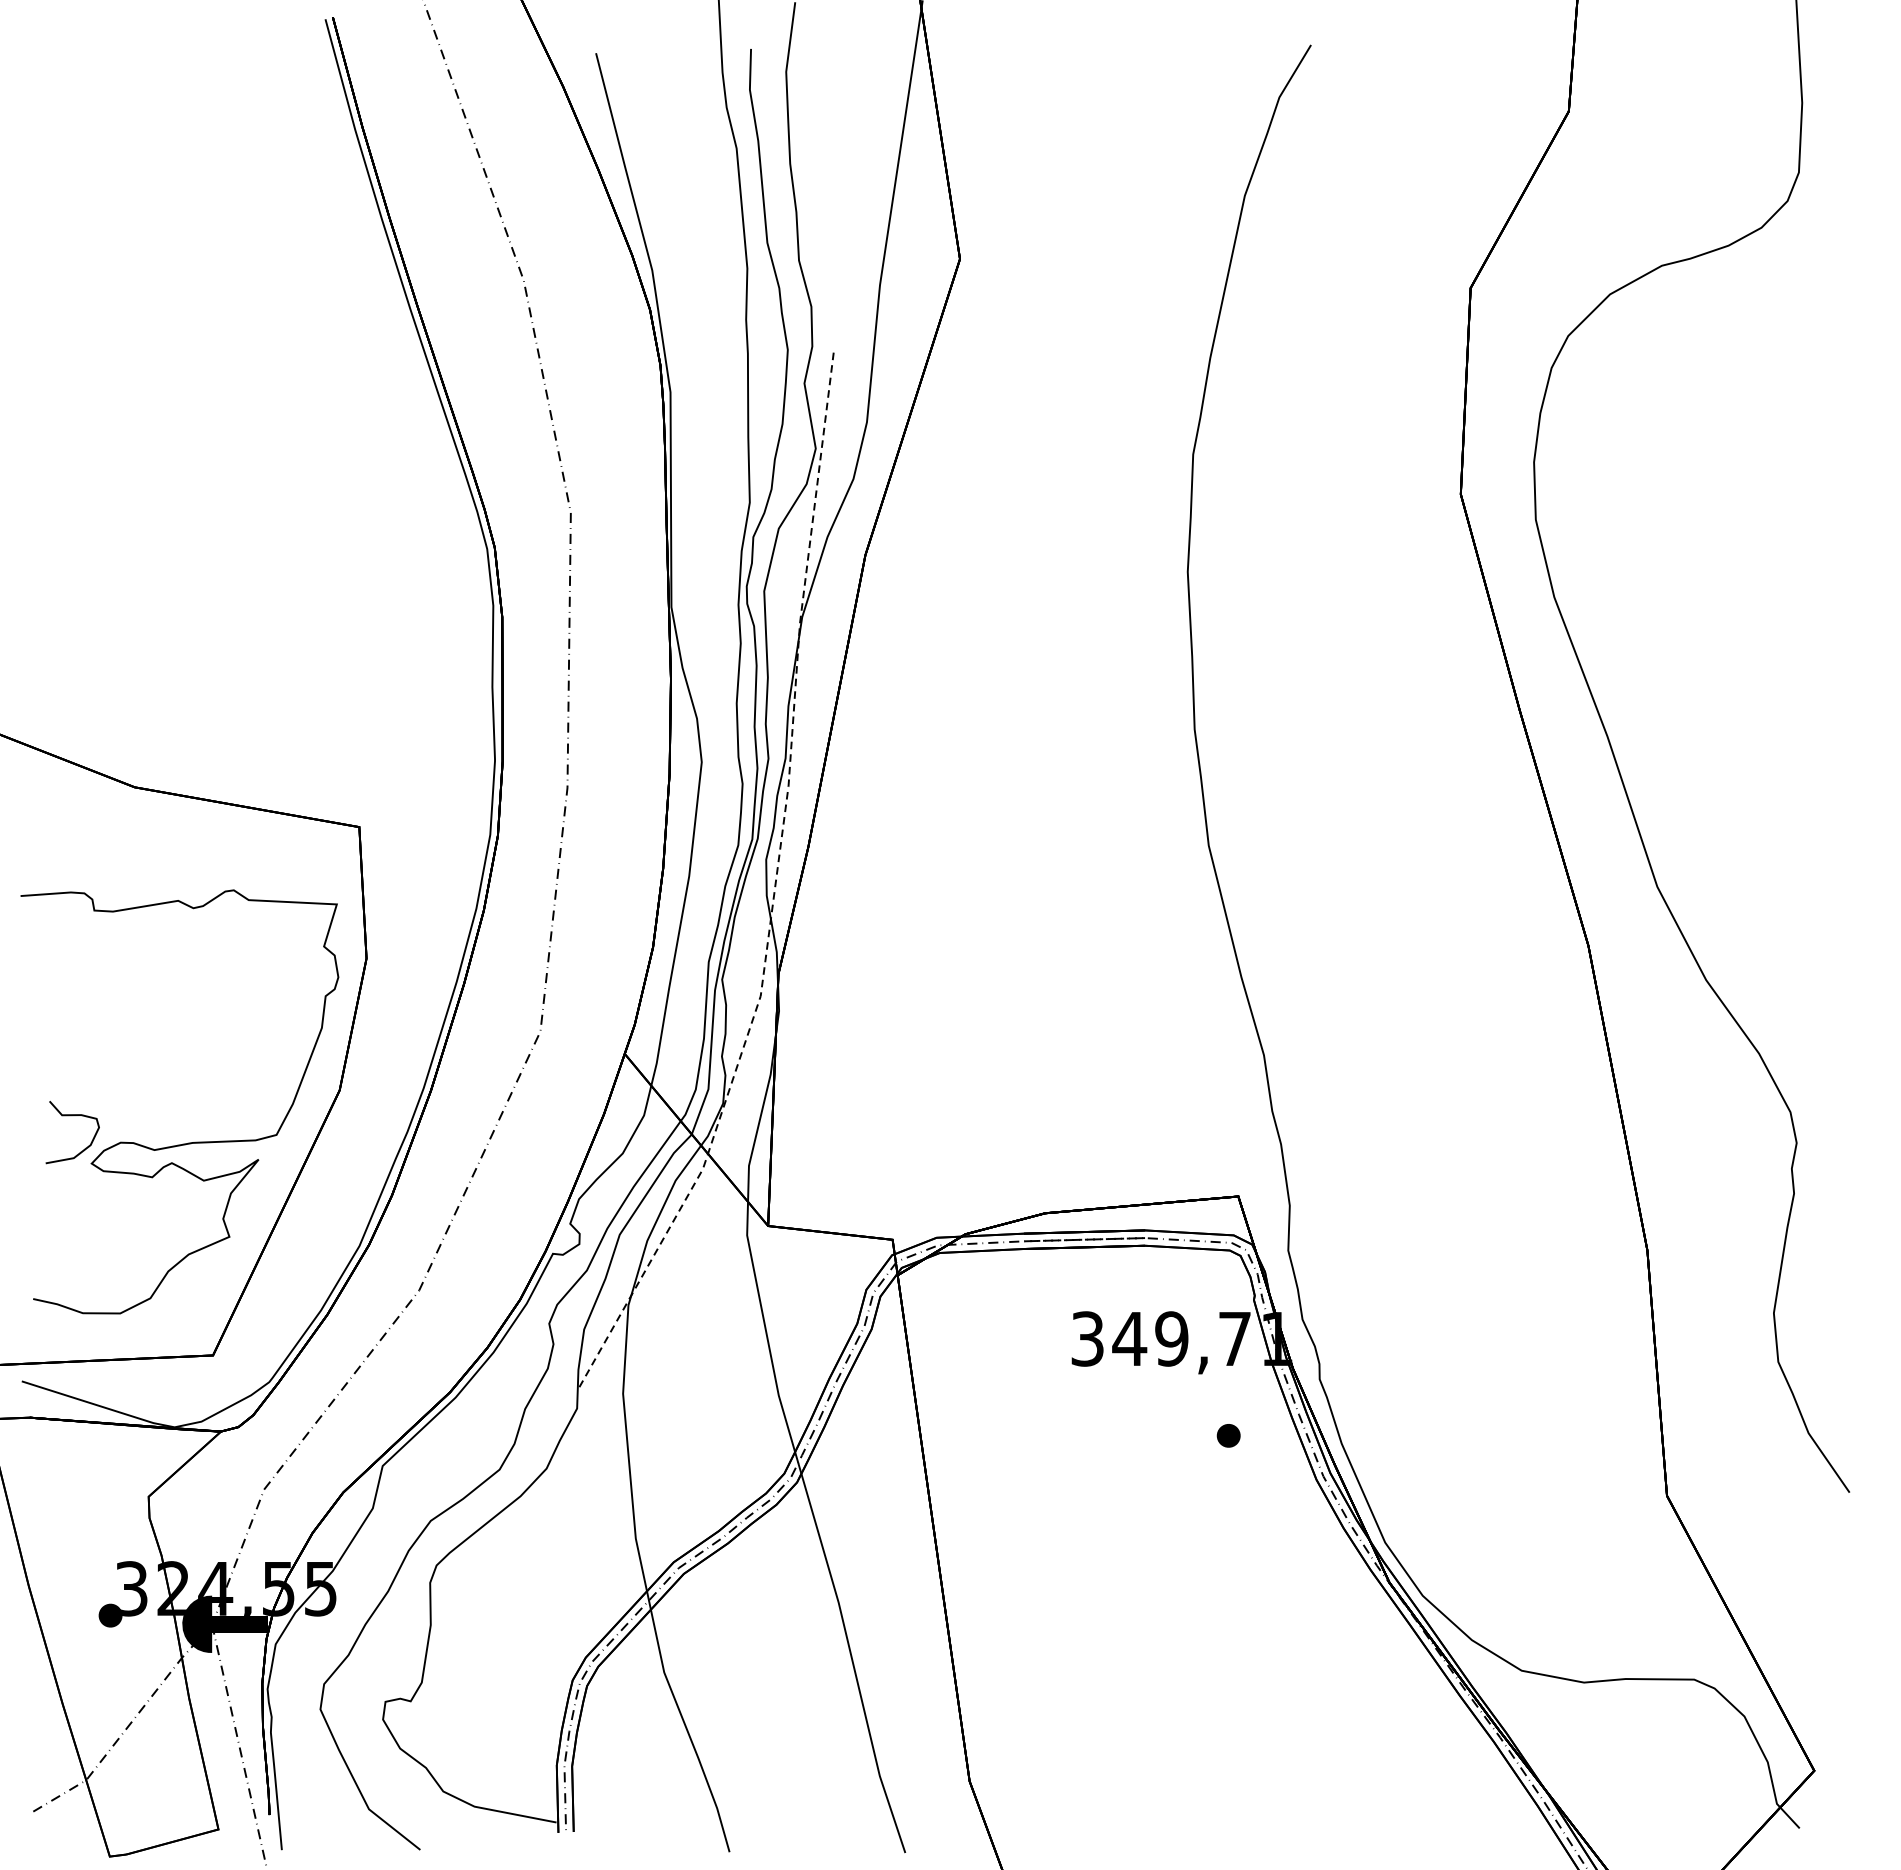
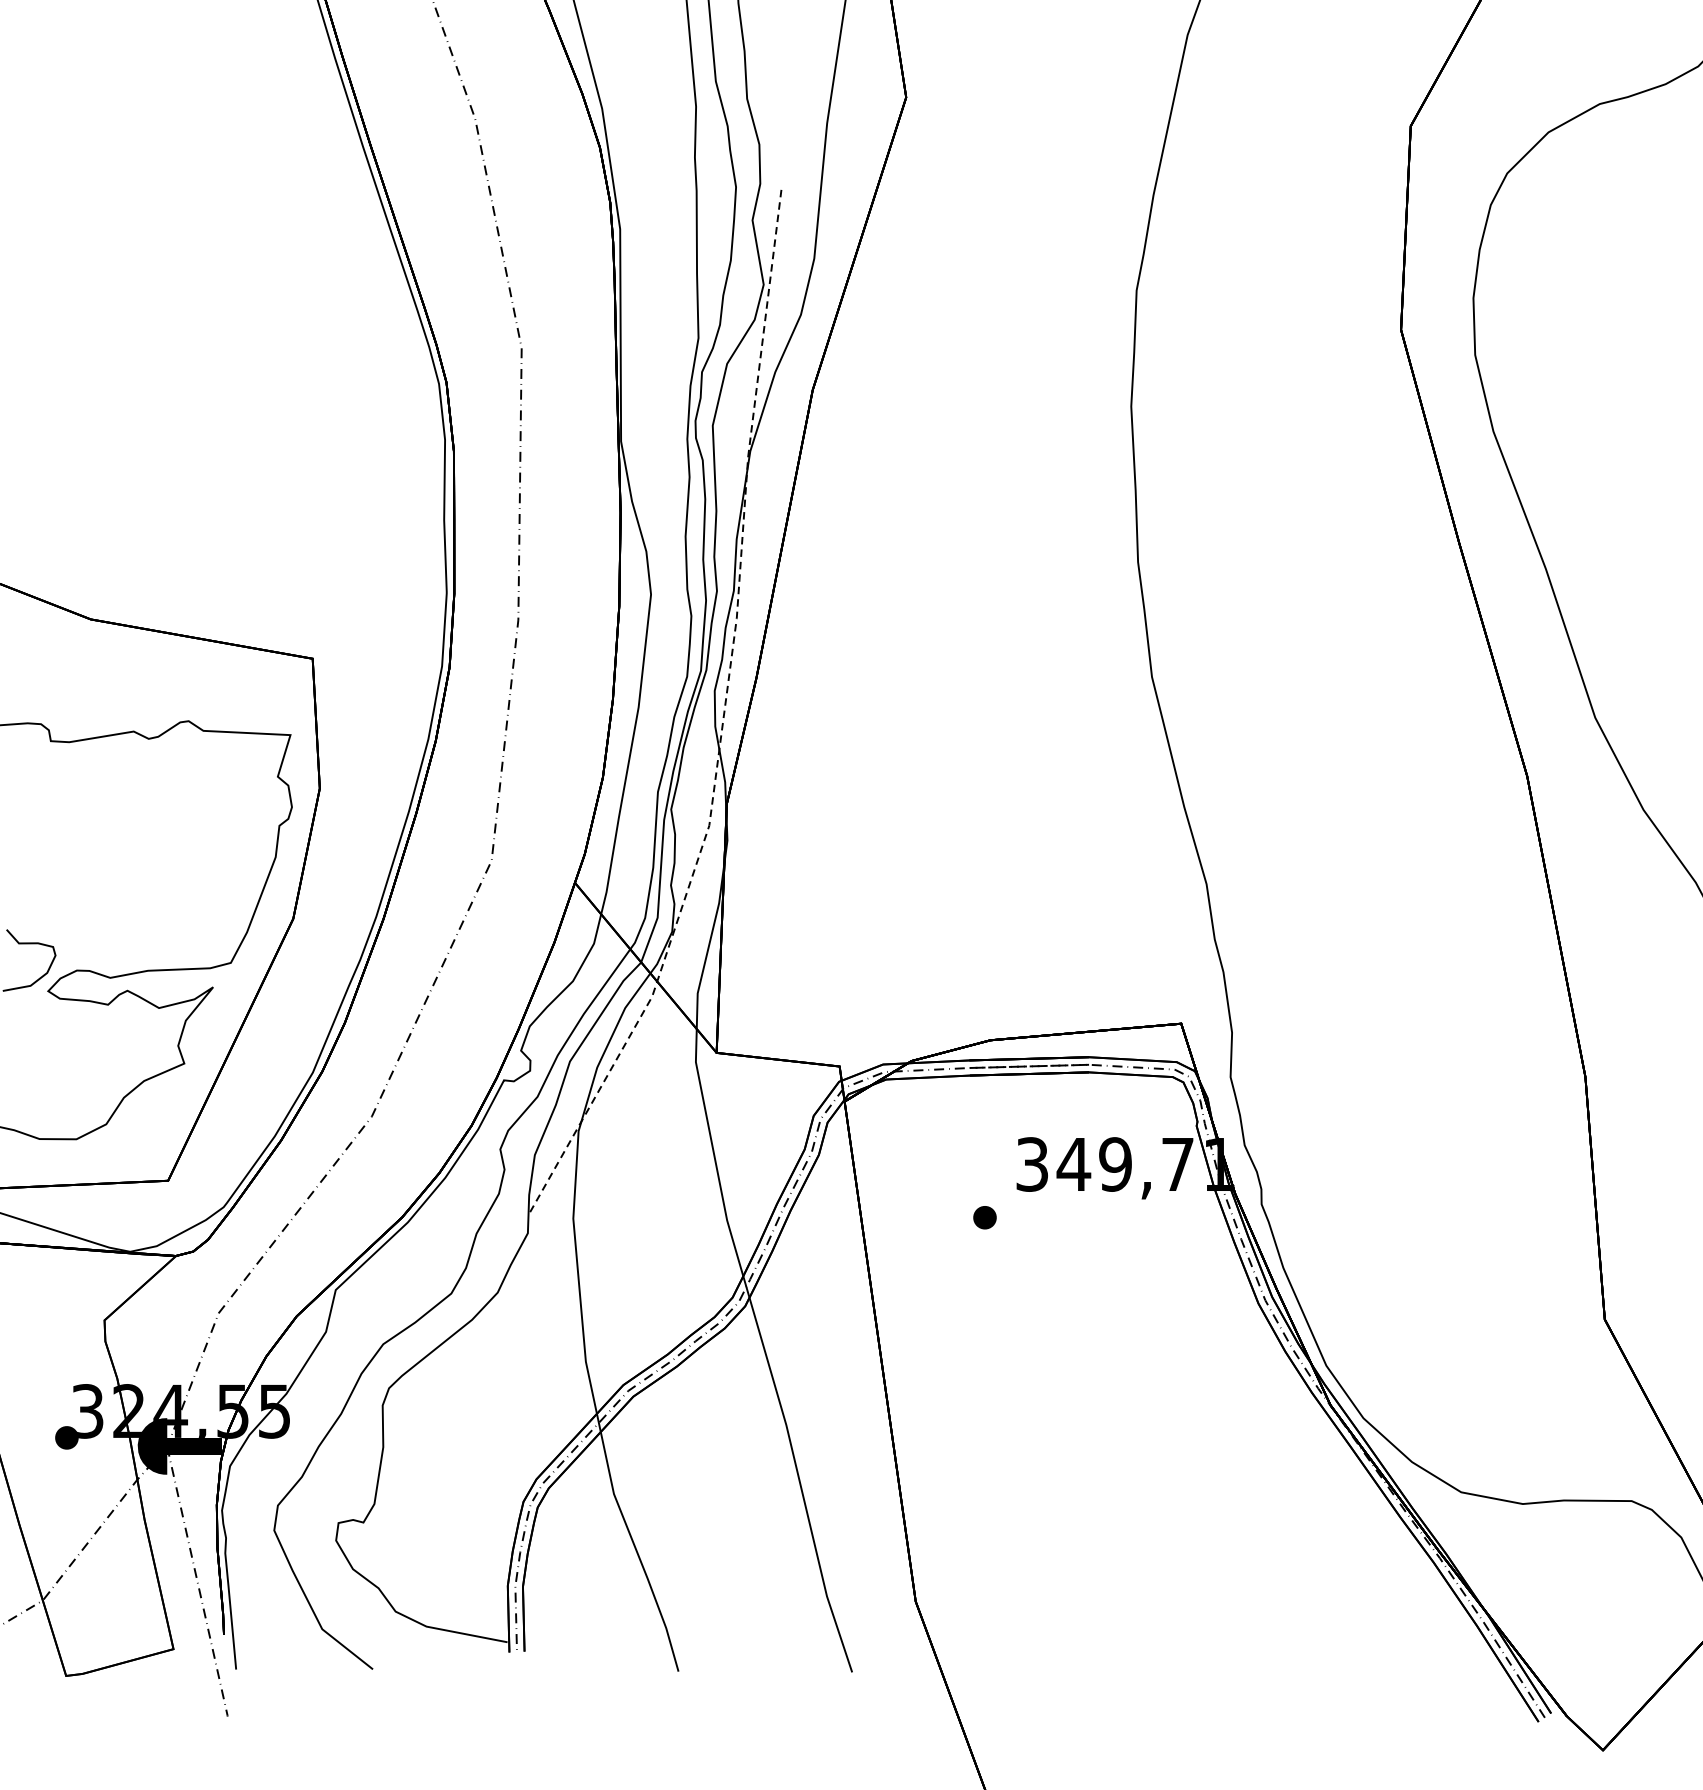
part: (1228, 1435) -> (984, 1217), moved

